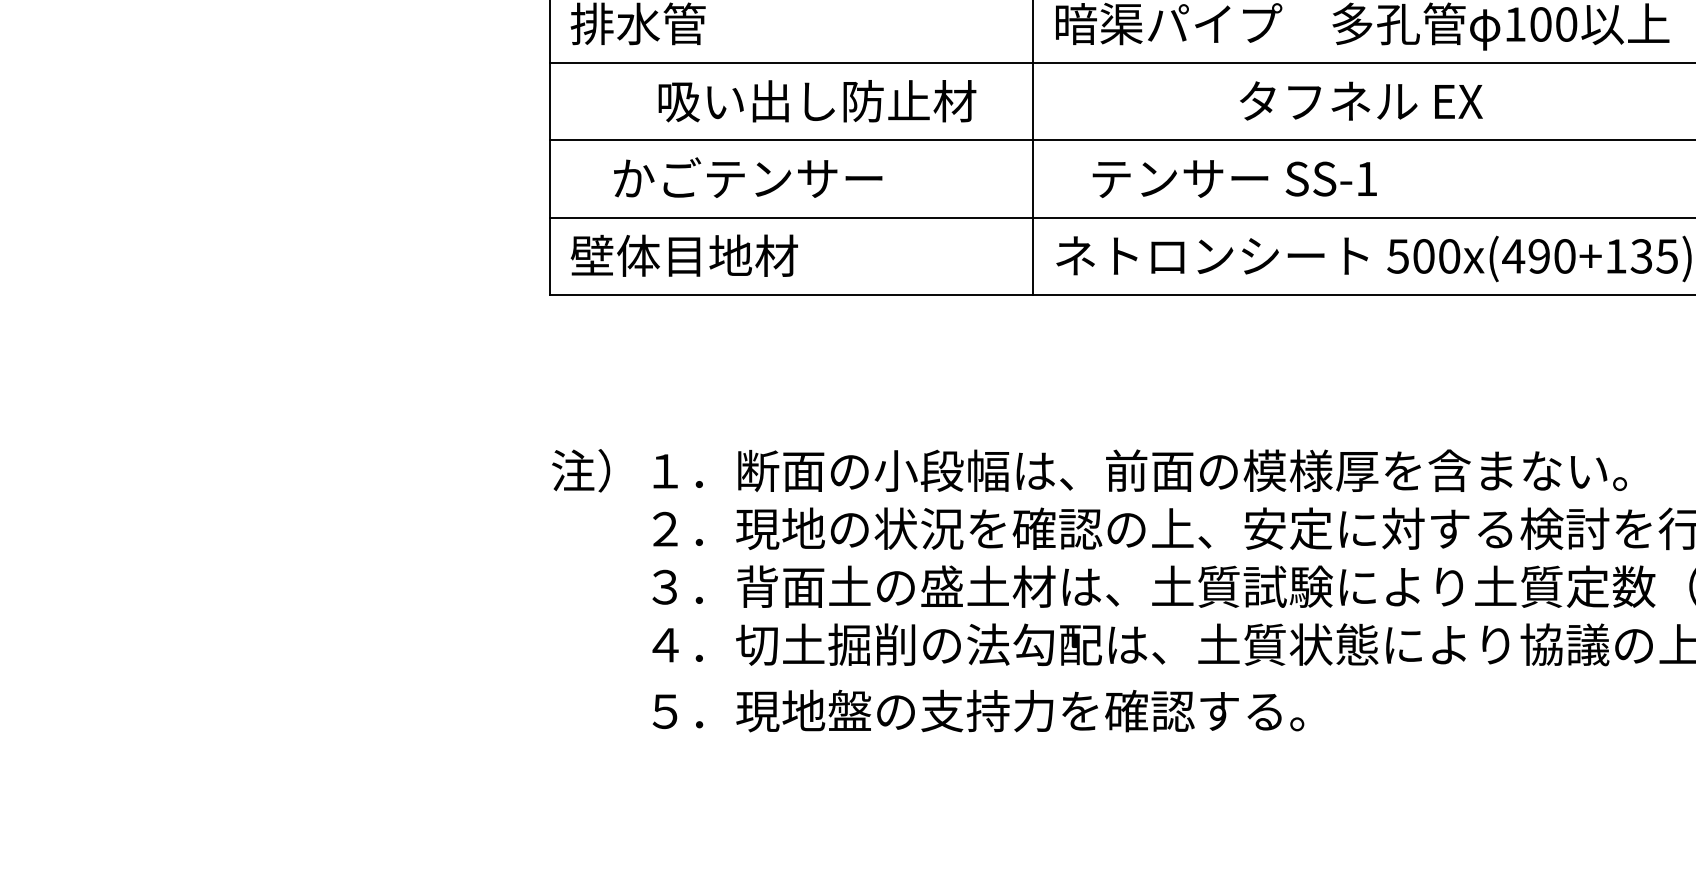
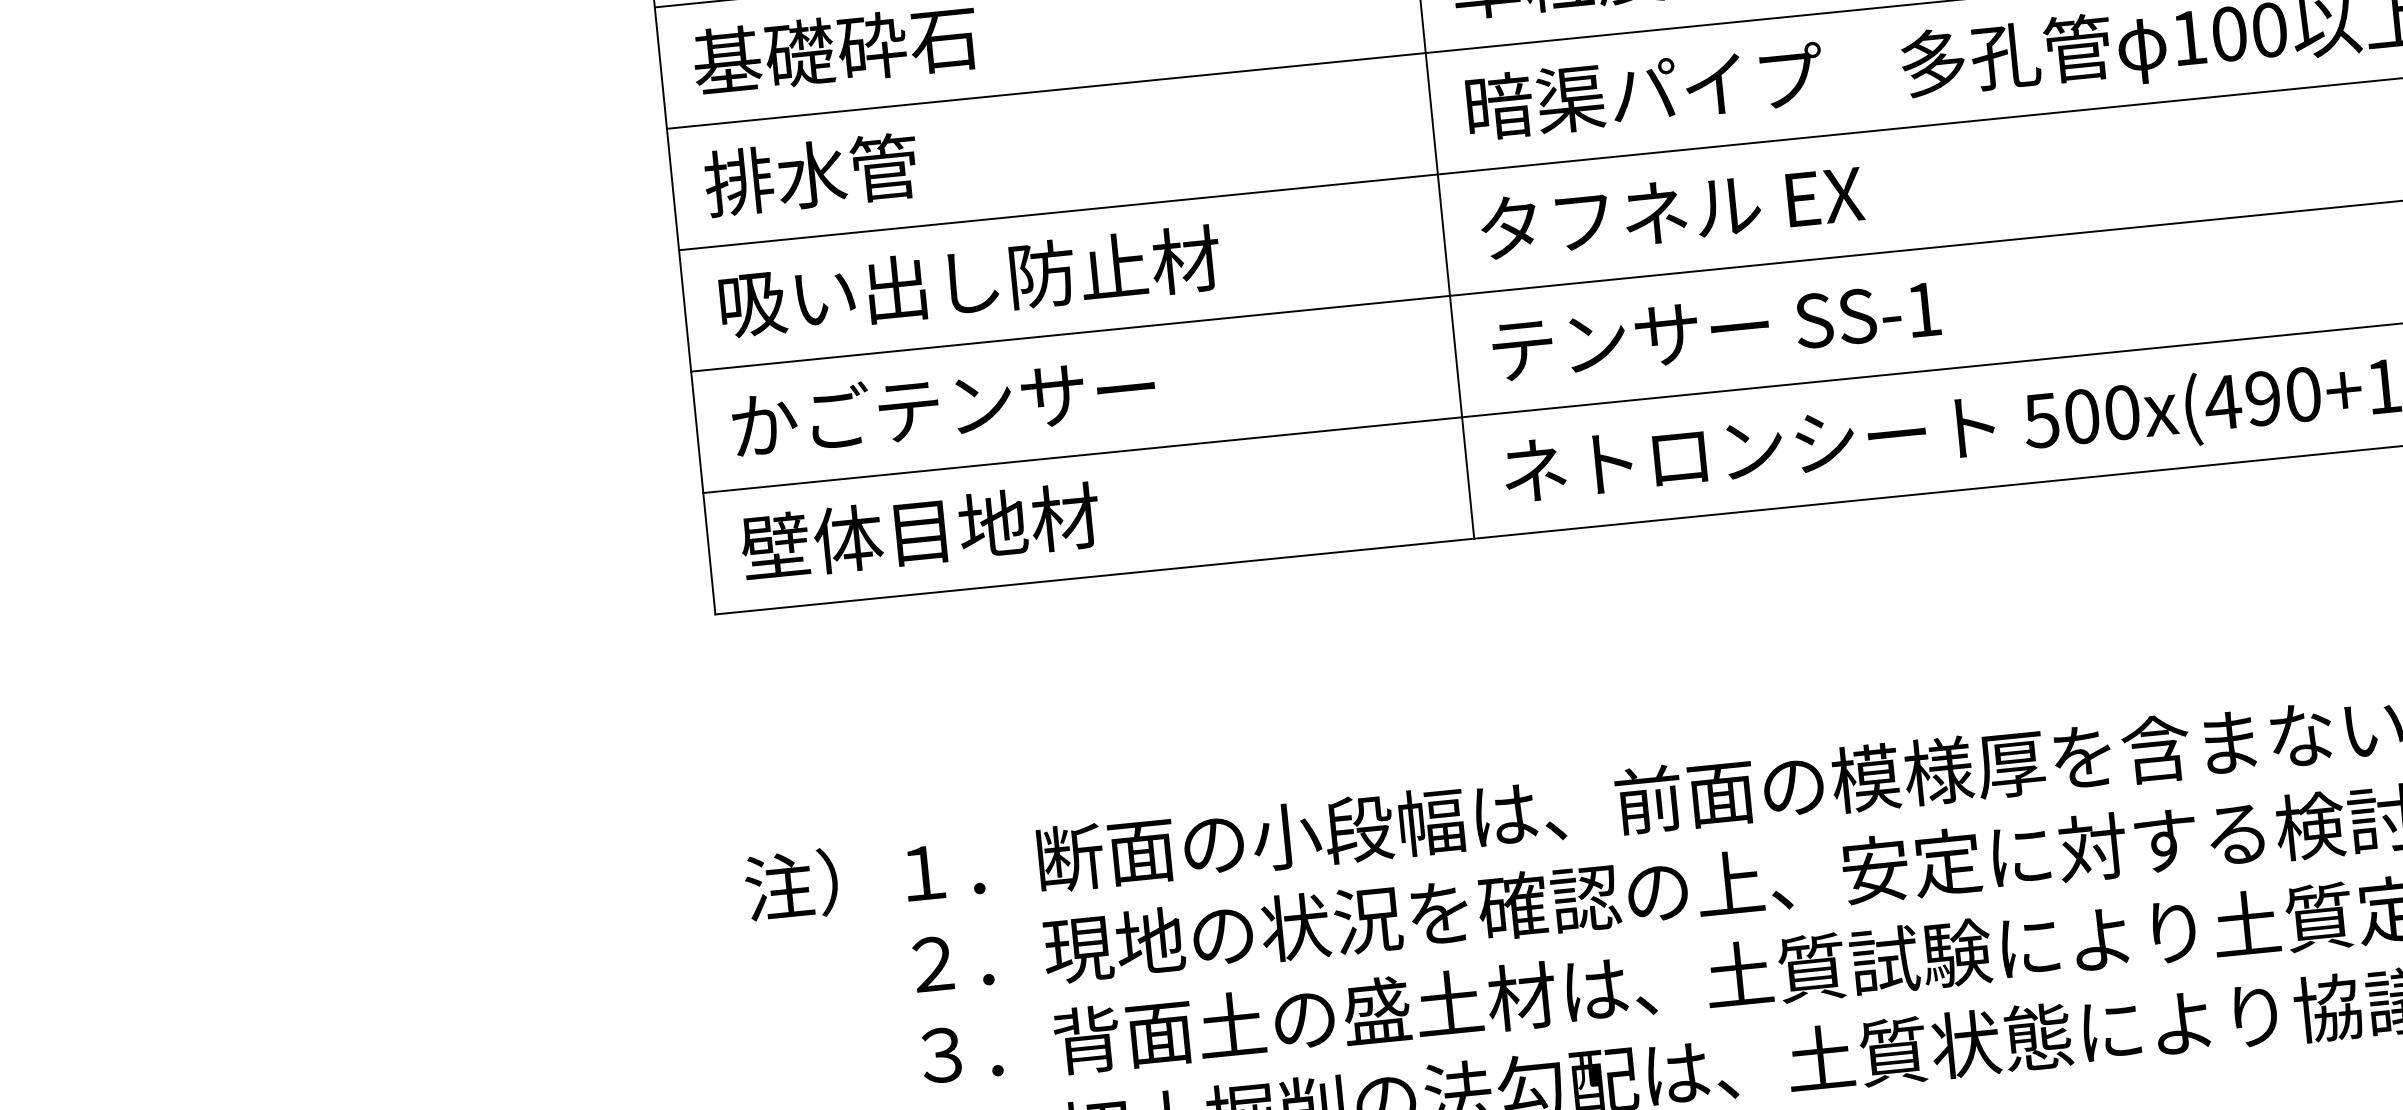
text: (1361, 100) -> (1672, 210), moved
text: (817, 101) -> (970, 281), moved
text: (748, 177) -> (944, 405), moved
text: (1234, 178) -> (1715, 329), moved

